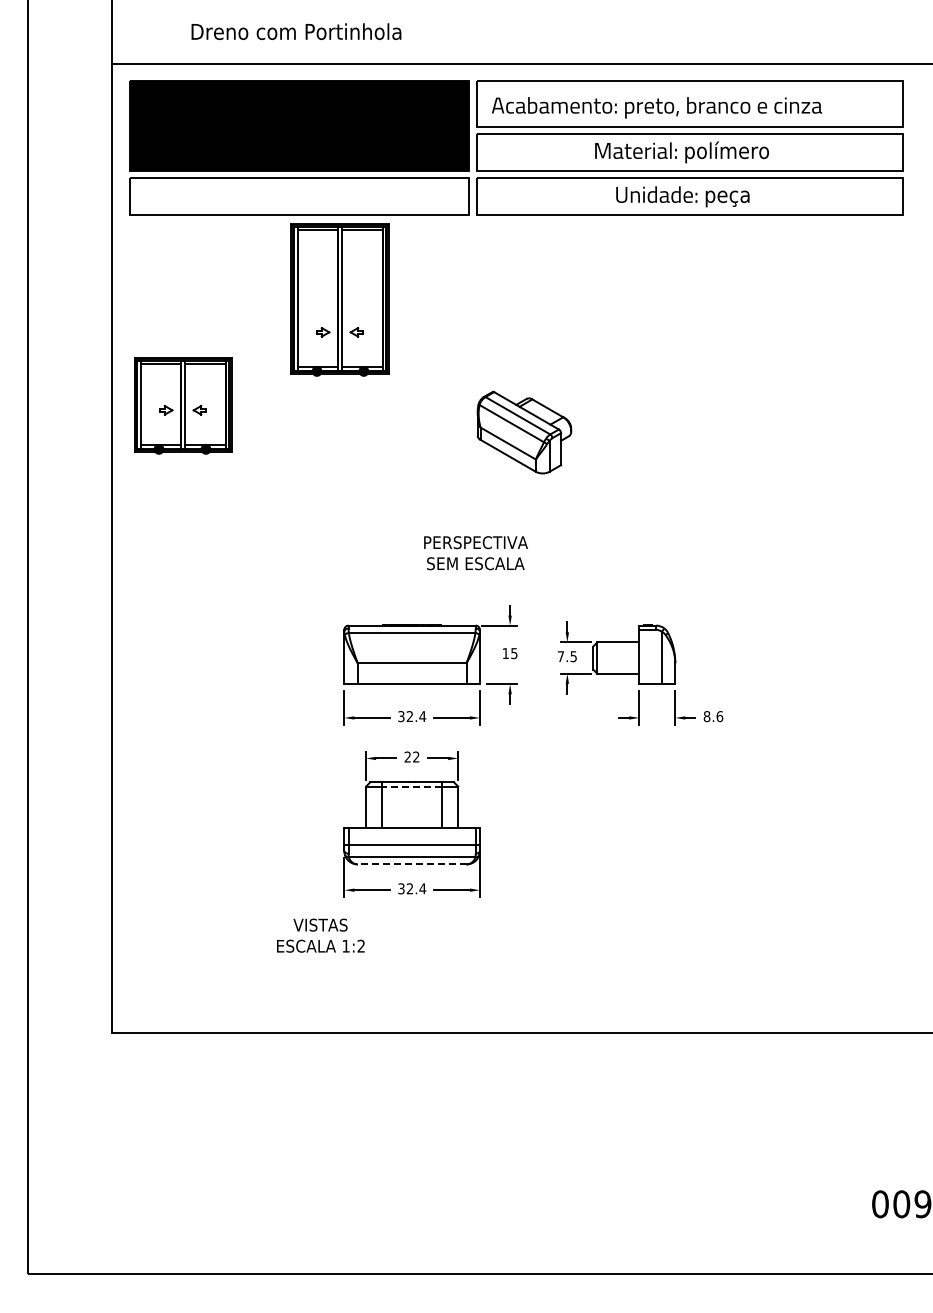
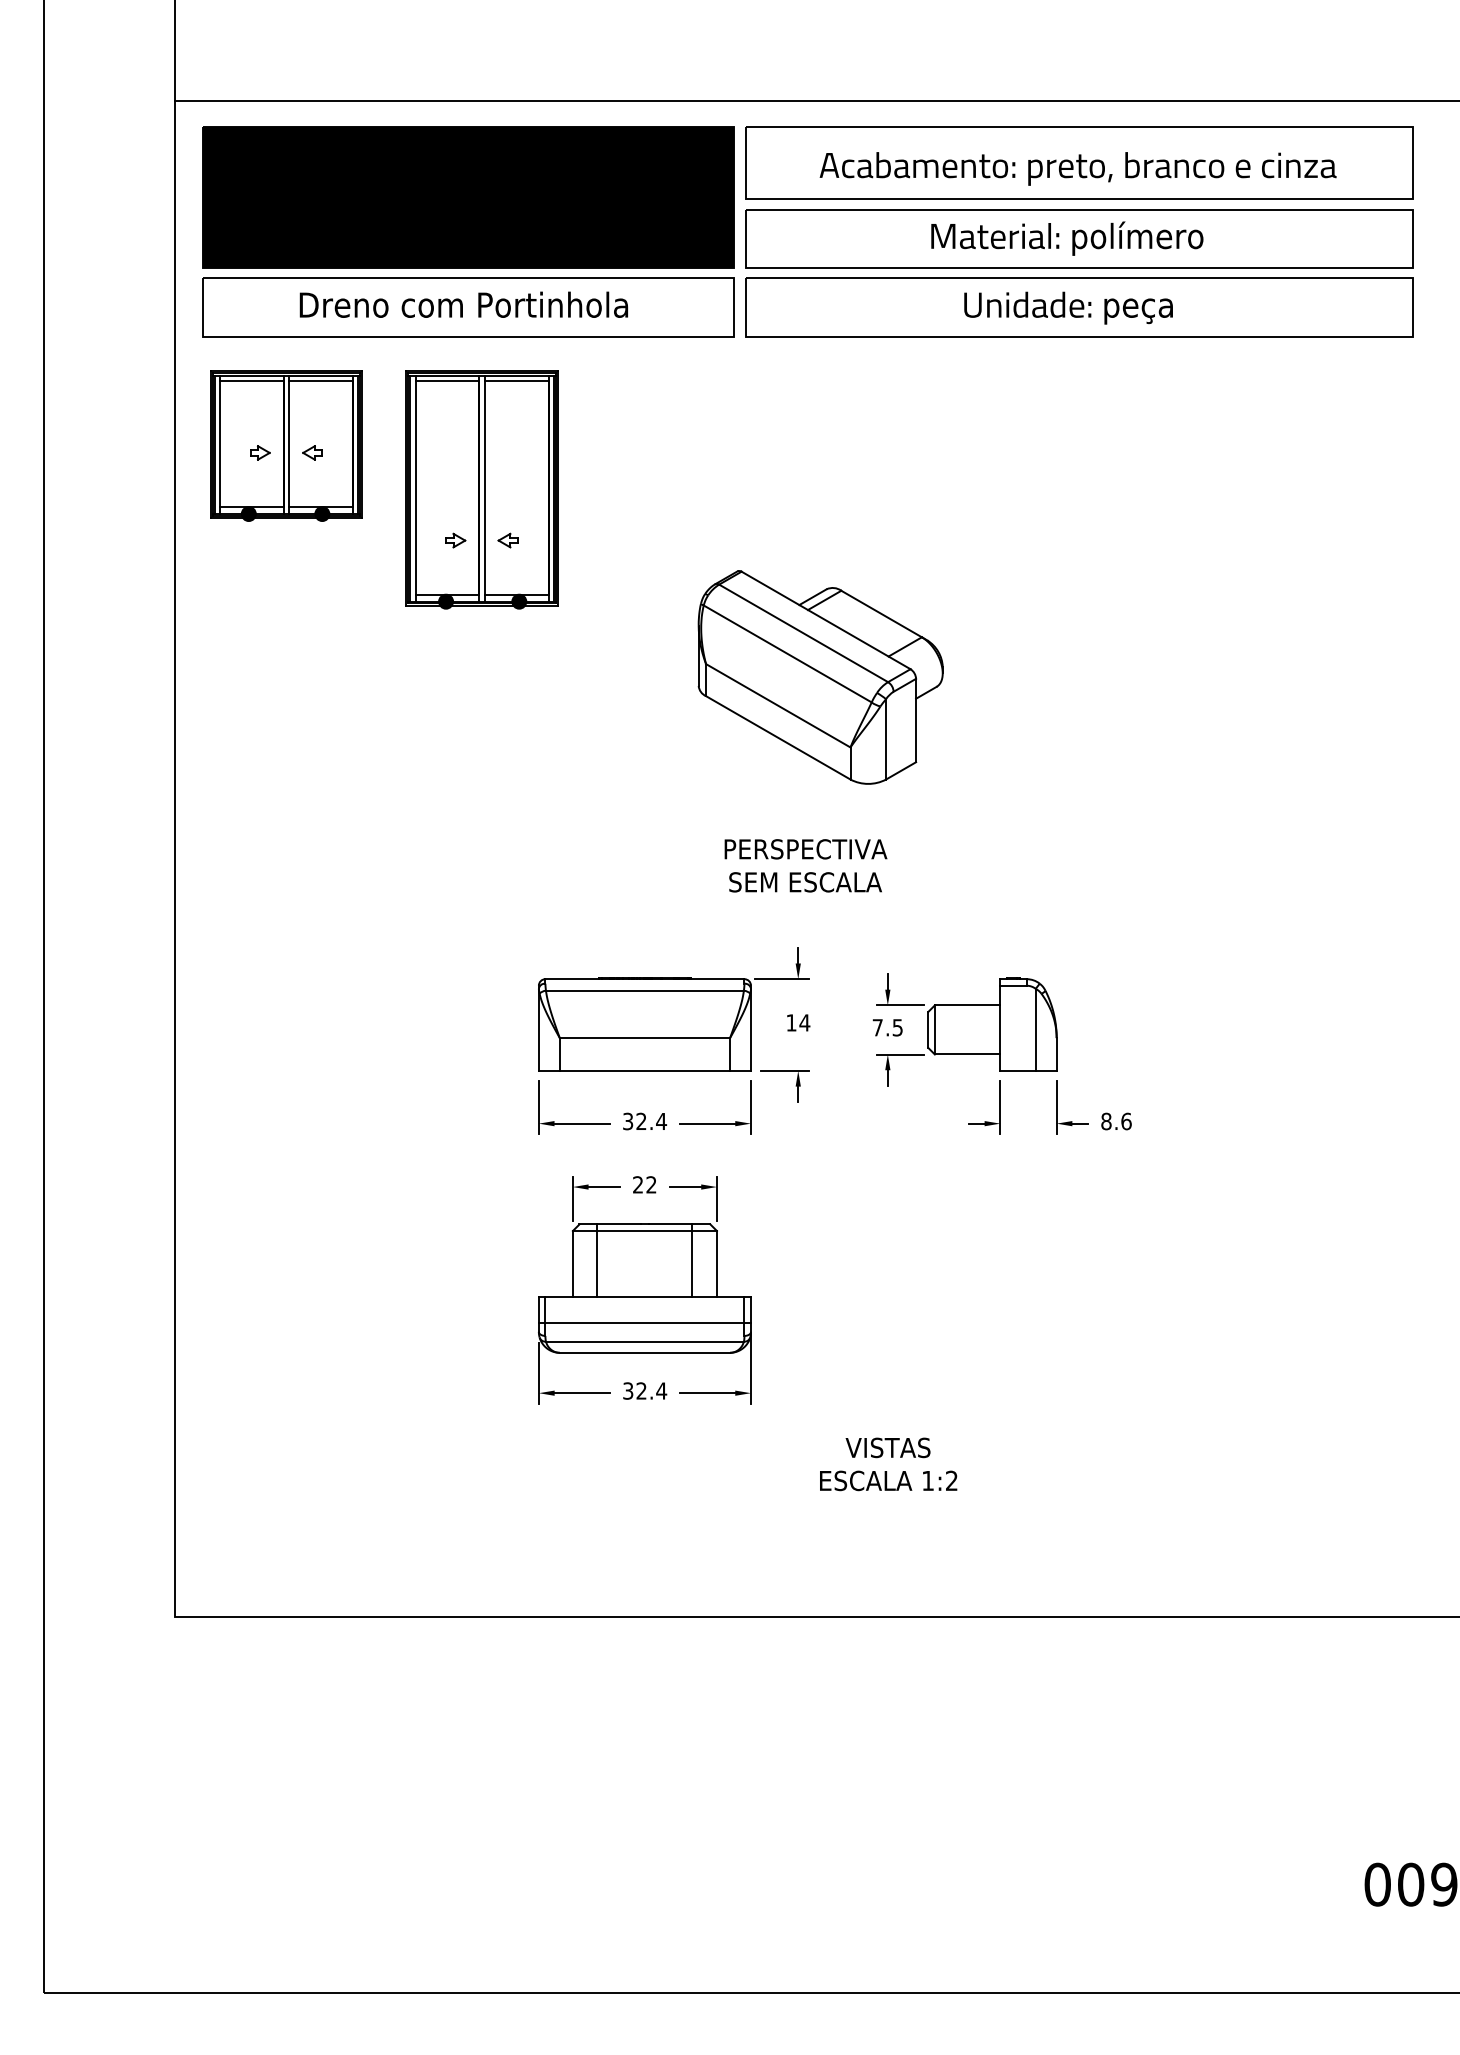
text: (296, 31) -> (463, 304), moved
text: (657, 107) -> (1078, 168), moved
part: (339, 299) -> (481, 489), moved
part: (183, 405) -> (287, 445), moved
part: (524, 432) -> (820, 676), size x1.67
text: (475, 553) -> (805, 866), moved
text: (513, 653) -> (803, 1022), 15 -> 14
line: (411, 786) -> (643, 1230), dashed -> solid
line: (411, 864) -> (643, 1352), dashed -> solid
text: (320, 935) -> (888, 1464), moved

